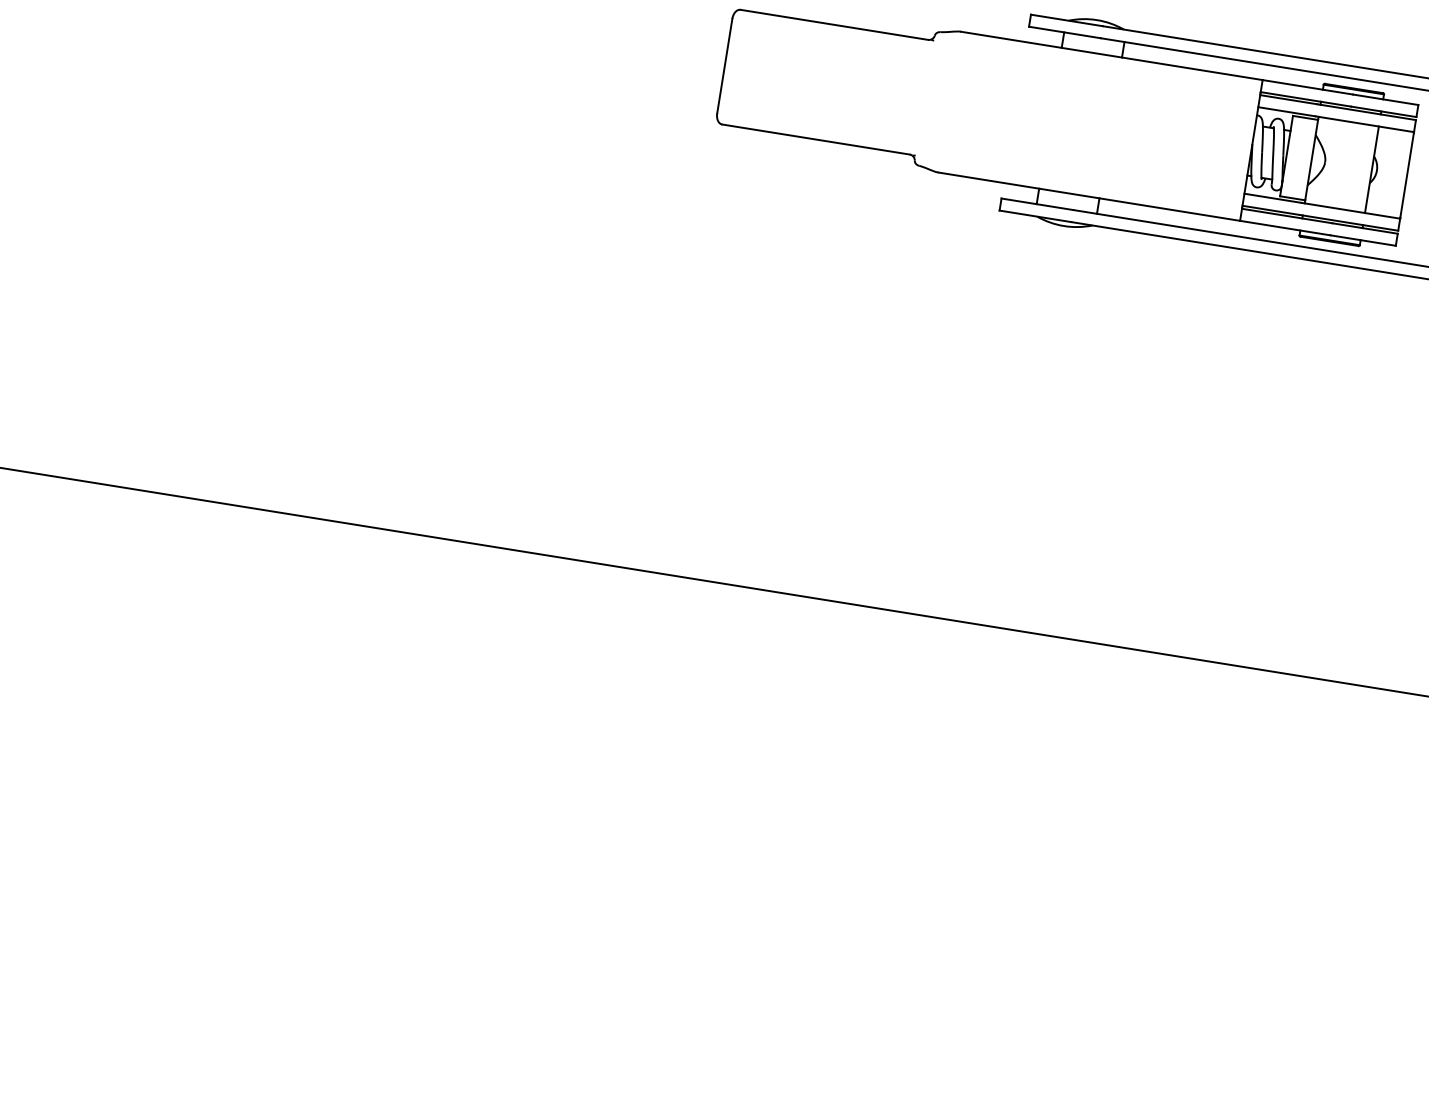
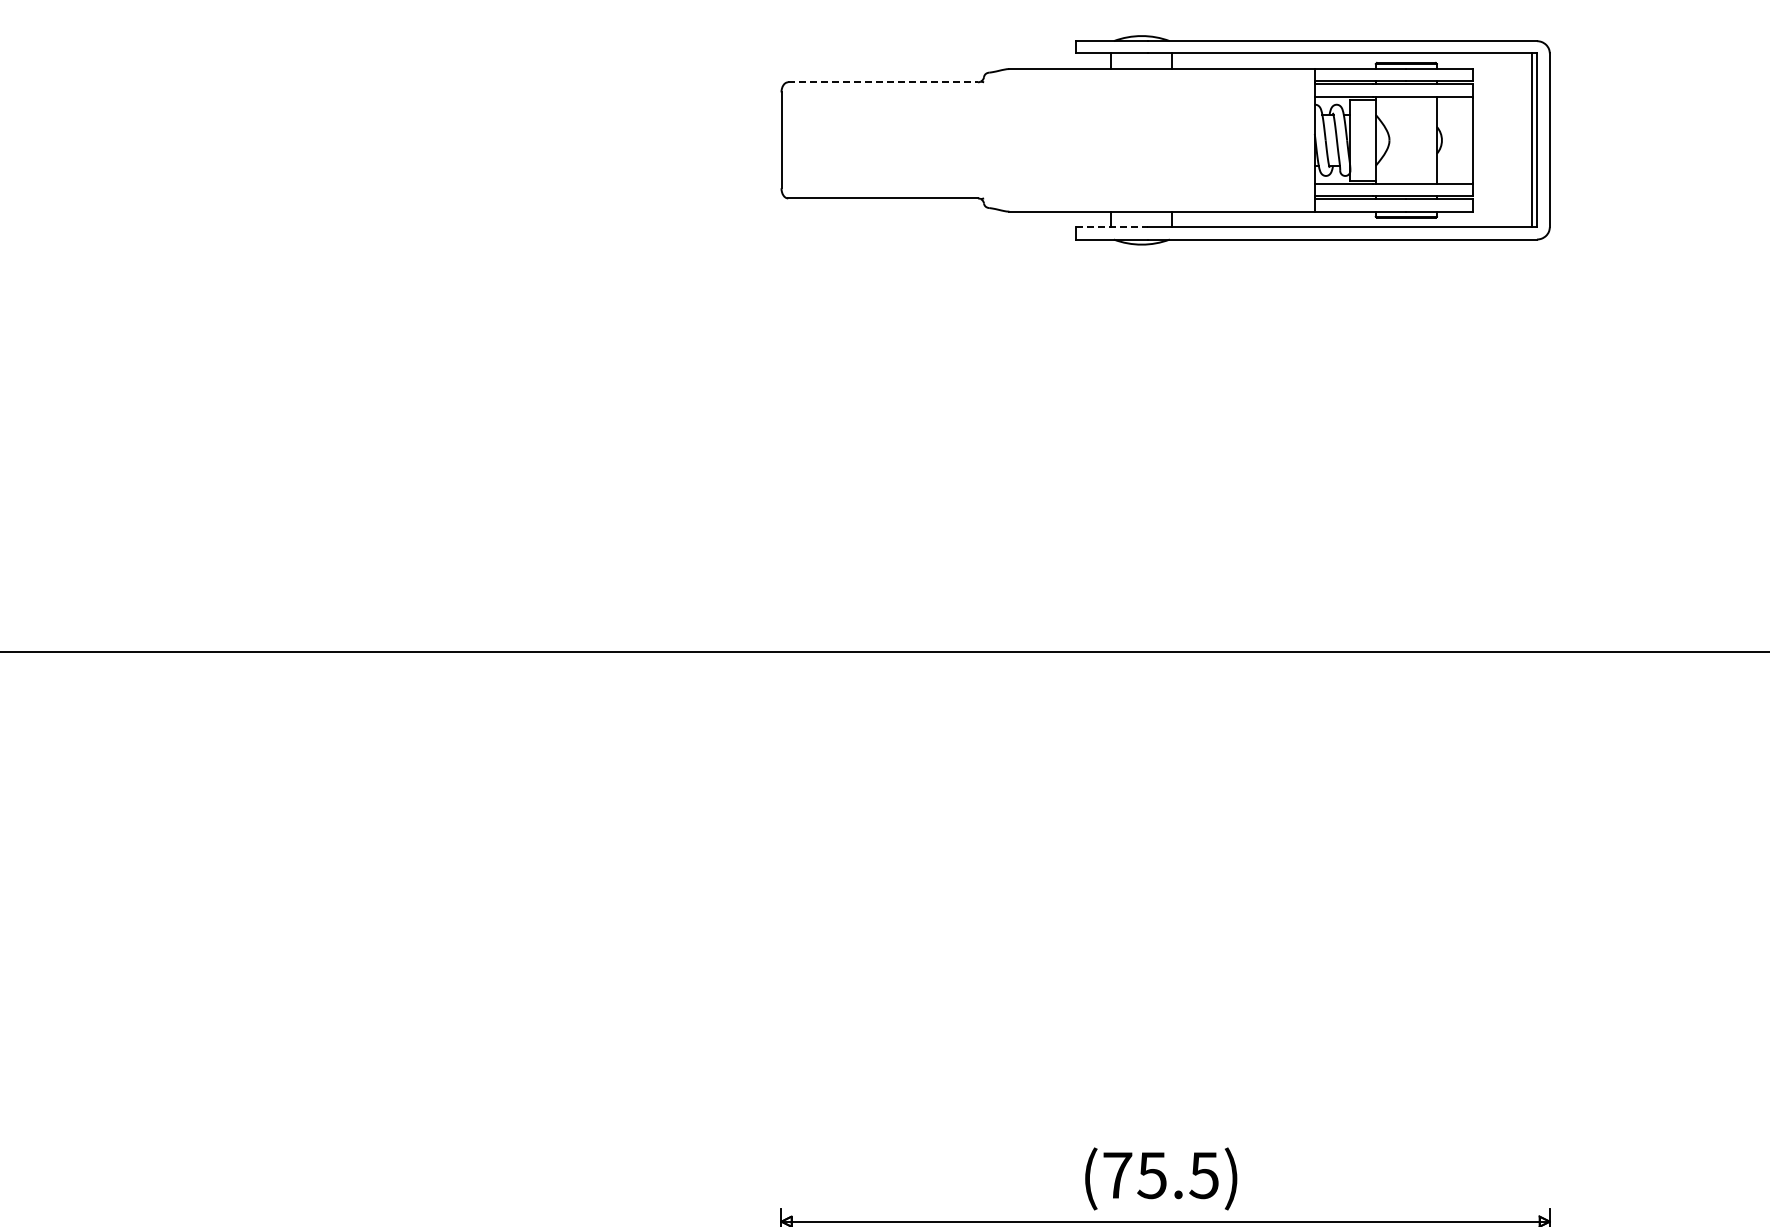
line: (834, 25) -> (883, 82), solid -> dashed
line: (1037, 204) -> (1112, 227), solid -> dashed

